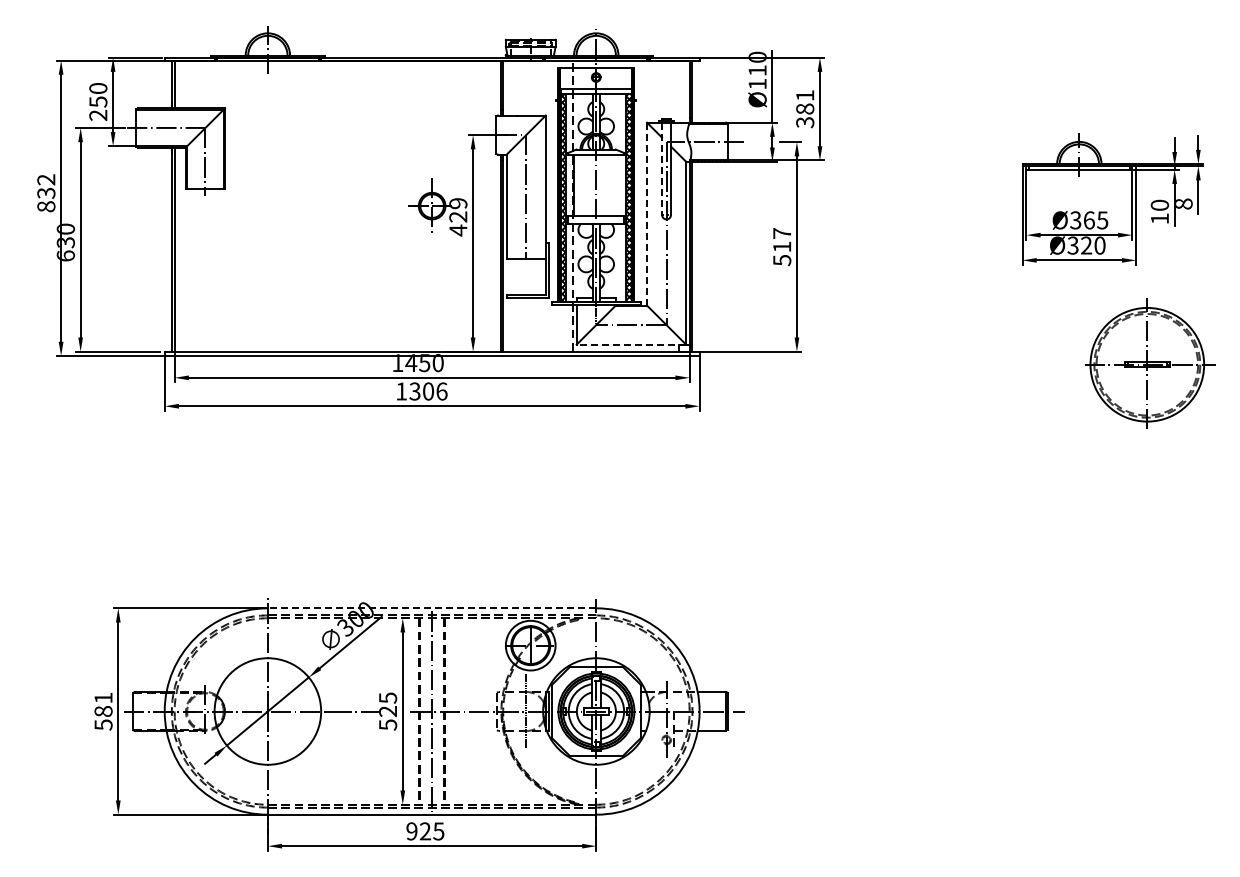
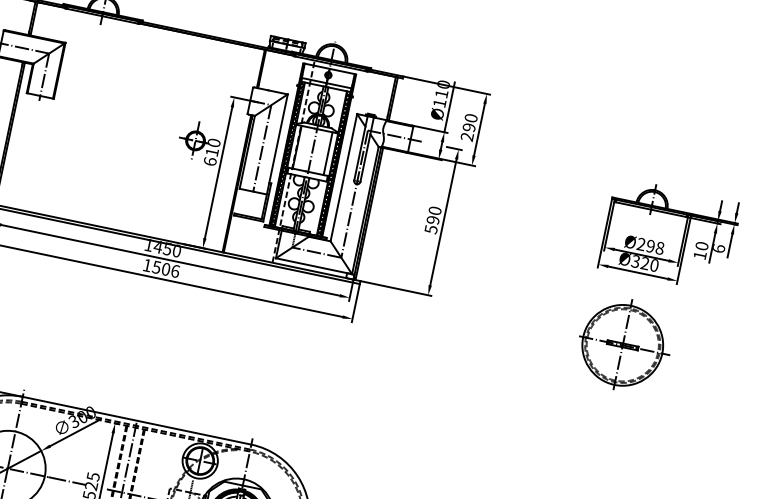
text: (805, 109) -> (469, 127), 381 -> 290
line: (662, 169) -> (361, 148), dashed -> solid
line: (618, 185) -> (328, 153), added
text: (1184, 203) -> (719, 248), 8 -> 6
line: (647, 214) -> (344, 178), dashed -> solid
text: (458, 217) -> (212, 152), 429 -> 610
text: (1089, 220) -> (650, 246), Ø365 -> Ø298
text: (782, 240) -> (434, 215), 517 -> 590
line: (631, 344) -> (314, 266), dashed -> solid
part: (1150, 363) -> (625, 344), moved
text: (415, 391) -> (157, 267), 1306 -> 1506
line: (431, 608) -> (136, 420), dashed -> solid

